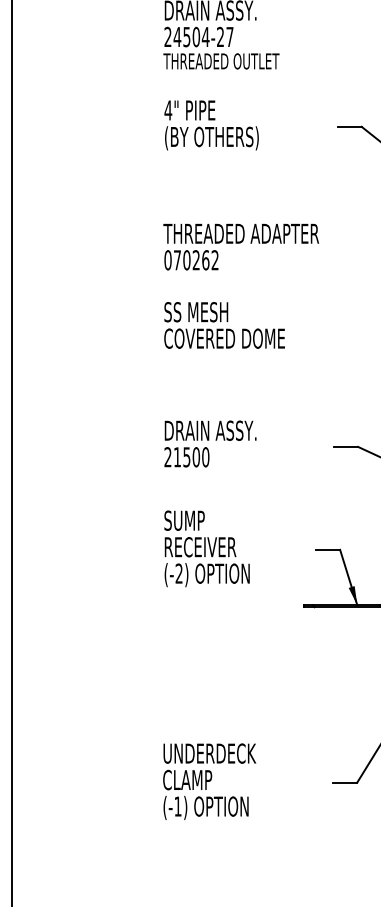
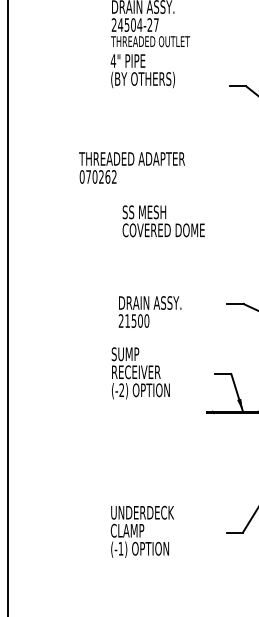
text: (211, 125) -> (142, 71), moved
text: (240, 246) -> (131, 167), moved
text: (224, 325) -> (163, 221), moved
text: (209, 443) -> (149, 311), moved

